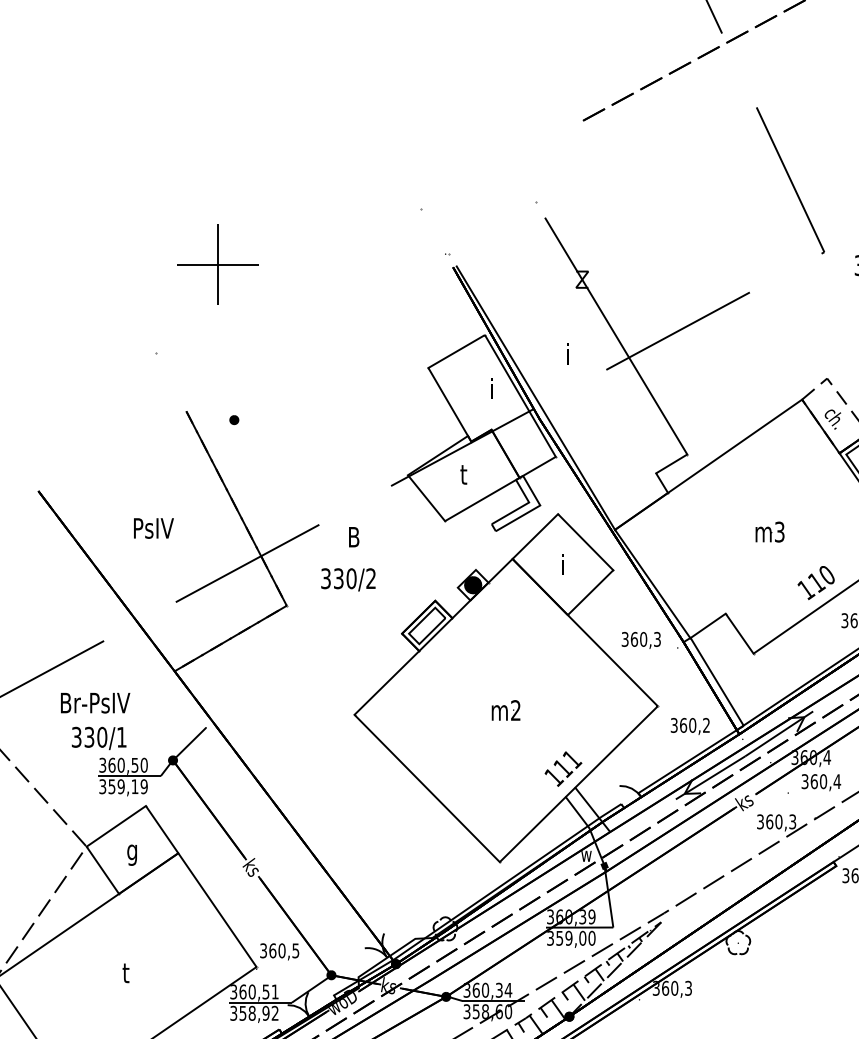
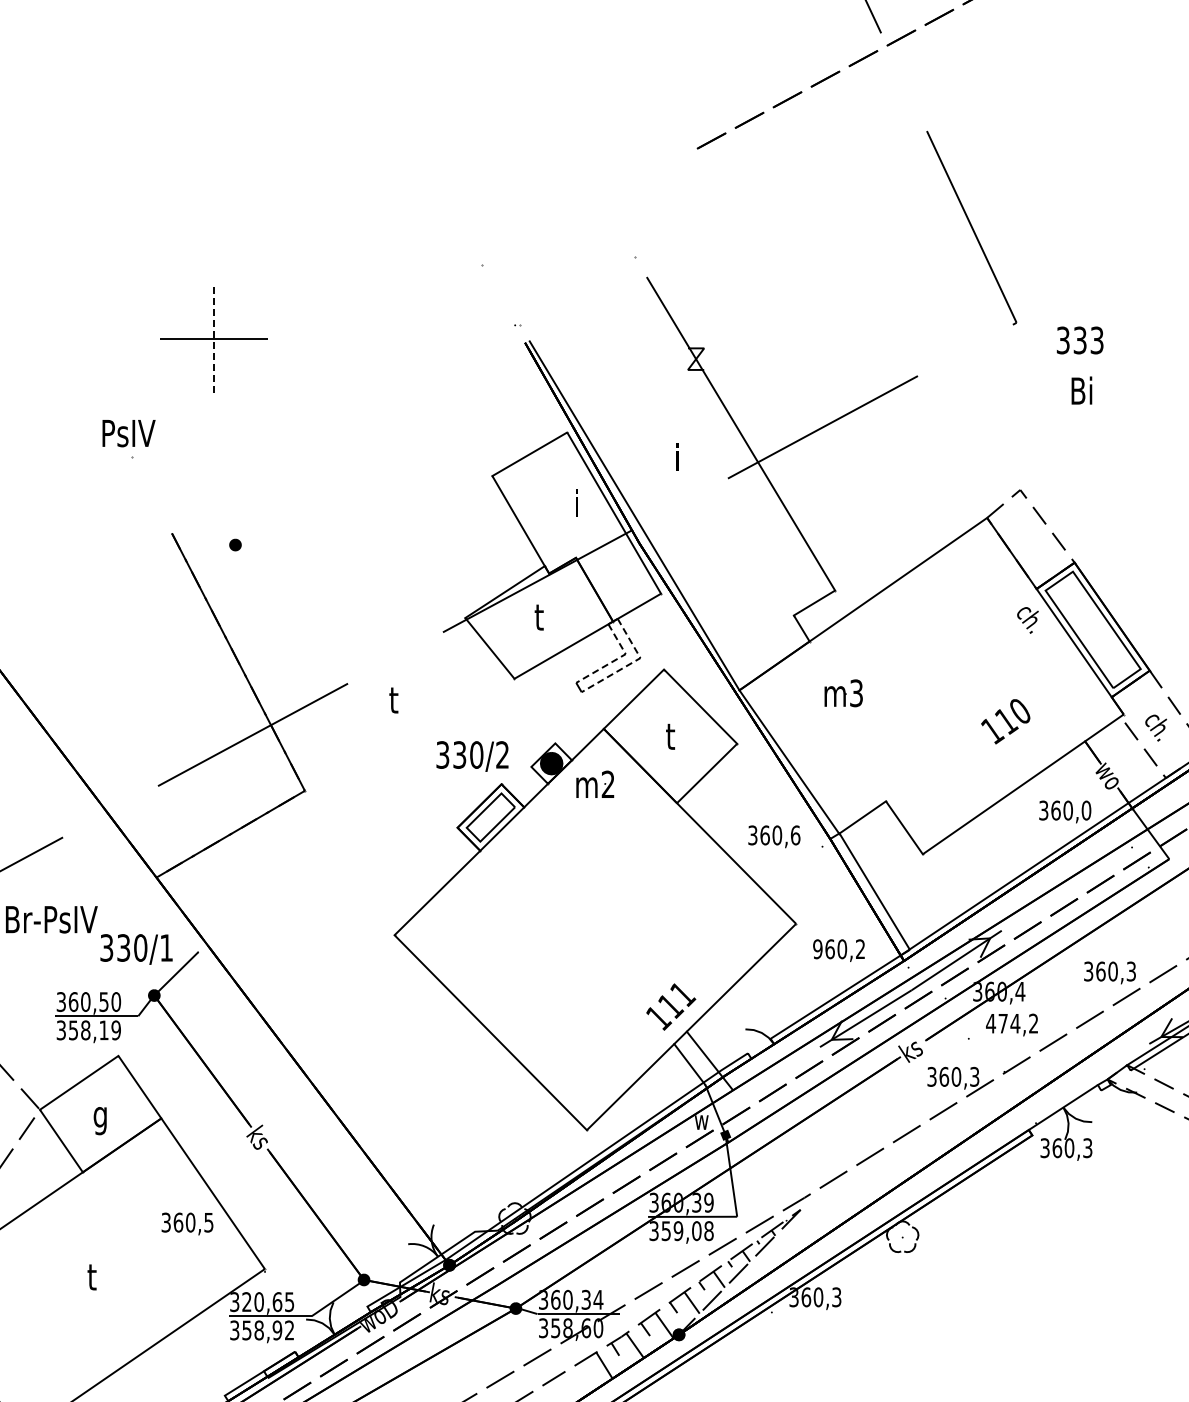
line: (217, 264) -> (213, 339), solid -> dashed
text: (832, 419) -> (1027, 620), moved
line: (522, 506) -> (616, 659), solid -> dashed
line: (533, 509) -> (631, 663), solid -> dashed
text: (153, 528) -> (128, 433), moved
text: (769, 532) -> (843, 693), moved
text: (353, 536) -> (393, 699), B -> t
text: (562, 563) -> (670, 735), i -> t
text: (348, 579) -> (472, 756), moved
text: (816, 582) -> (1005, 721), moved
text: (657, 639) -> (795, 835), 360,3 -> 360,6
text: (506, 709) -> (595, 783), moved
text: (673, 725) -> (817, 949), 360,2 -> 960,2
text: (99, 738) -> (136, 949), moved
text: (821, 781) -> (1012, 1023), 360,4 -> 474,2
text: (121, 786) -> (85, 1030), 359,19 -> 358,19
text: (591, 937) -> (708, 1230), 359,00 -> 359,08
text: (279, 951) -> (187, 1223), moved
text: (259, 992) -> (268, 1302), 360,51 -> 320,65

